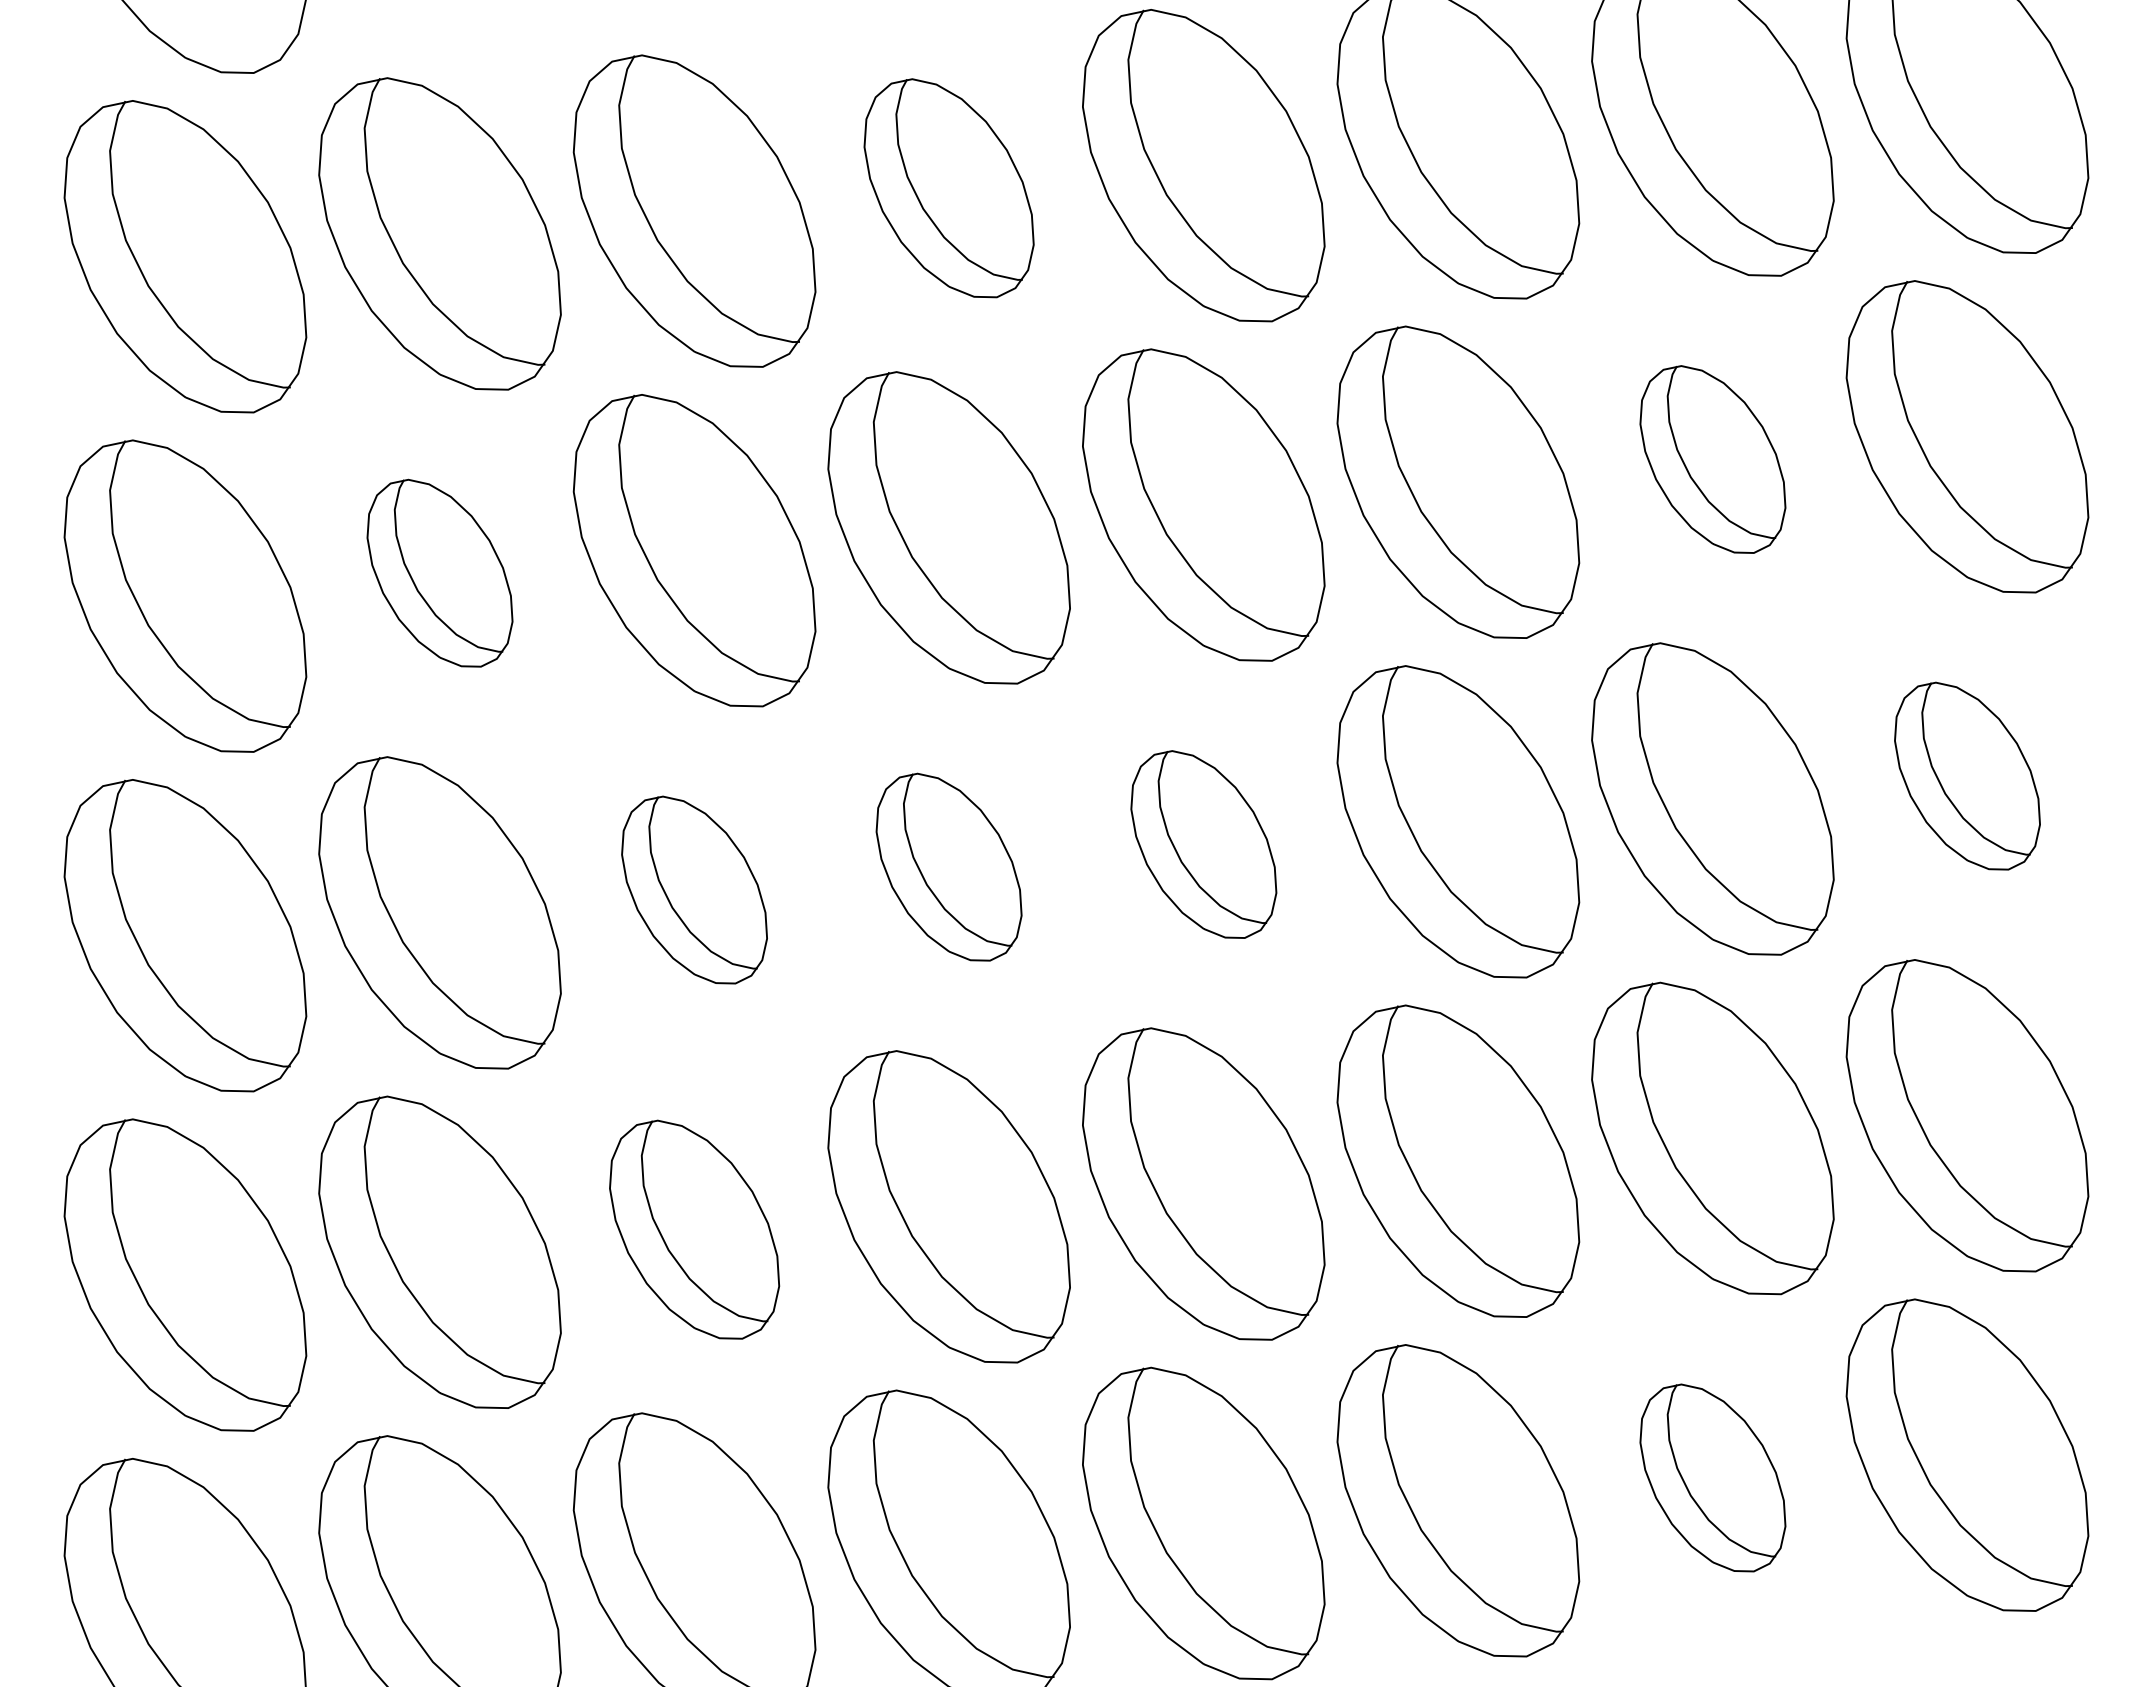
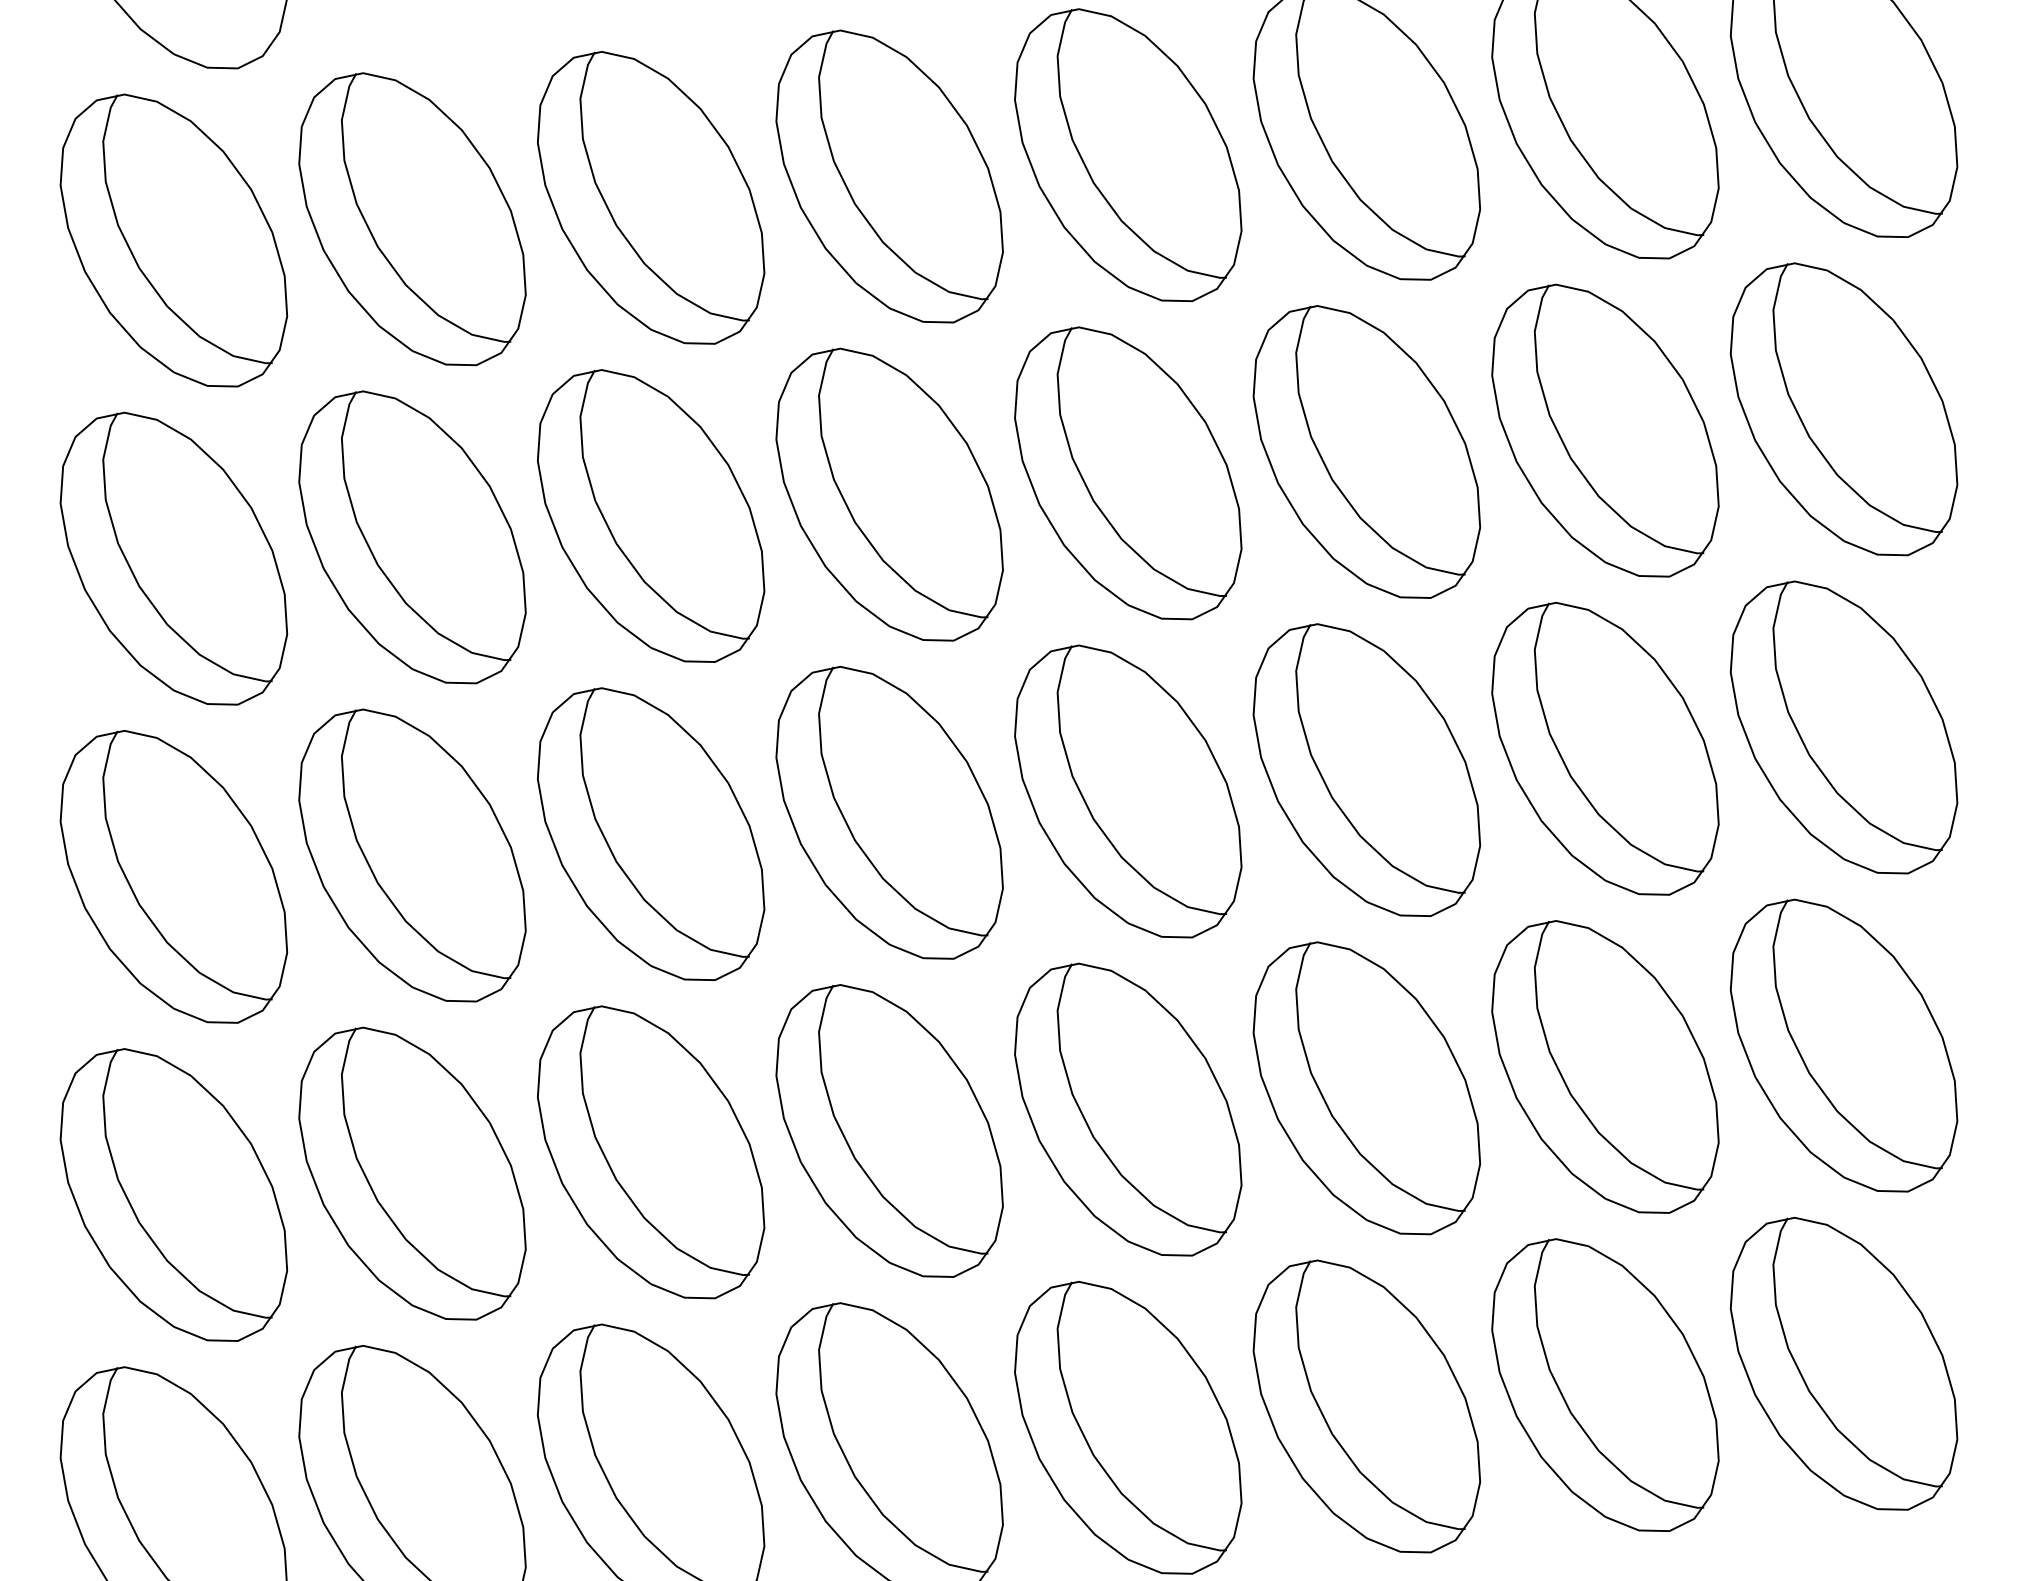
part: (948, 187) -> (889, 175), size x1.43
part: (1712, 459) -> (1605, 430), size x1.67
part: (439, 572) -> (412, 536), size x1.67
part: (1967, 775) -> (1844, 726), size x1.67
part: (1203, 844) -> (1128, 791), size x1.67
part: (948, 866) -> (889, 812), size x1.67
part: (694, 889) -> (650, 833), size x1.67
part: (694, 1229) -> (650, 1152), size x1.43
part: (1712, 1477) -> (1605, 1384), size x1.67

